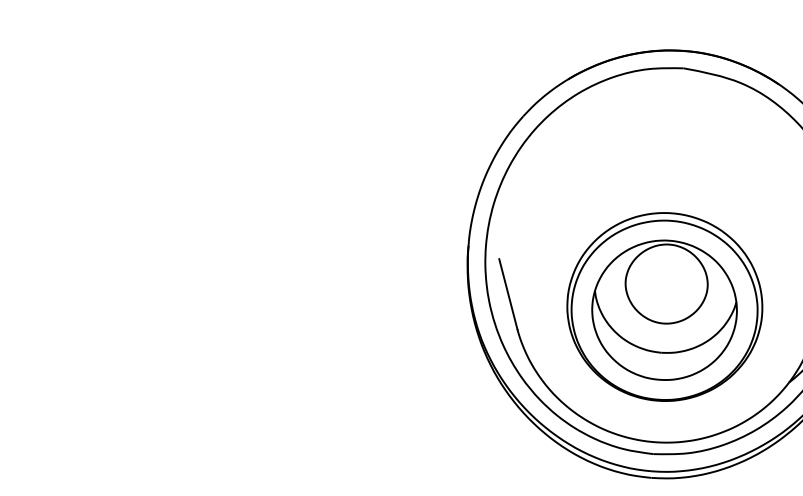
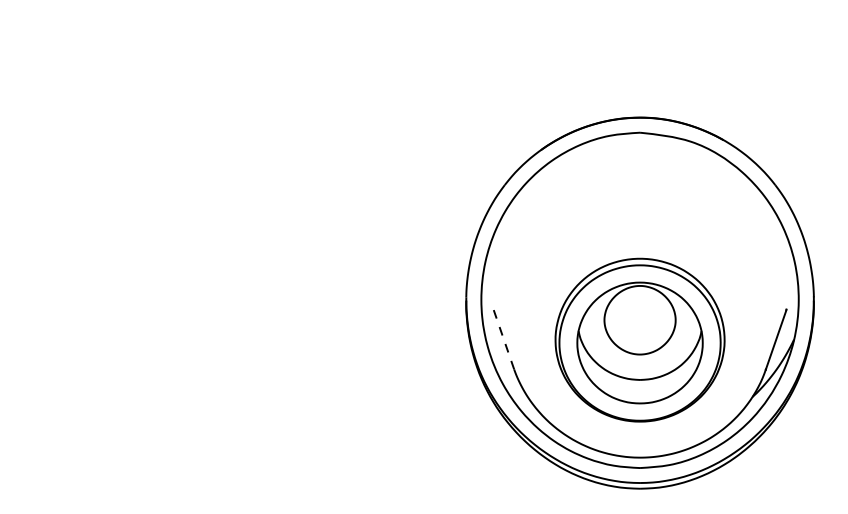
line: (508, 295) -> (504, 340), solid -> dashed

